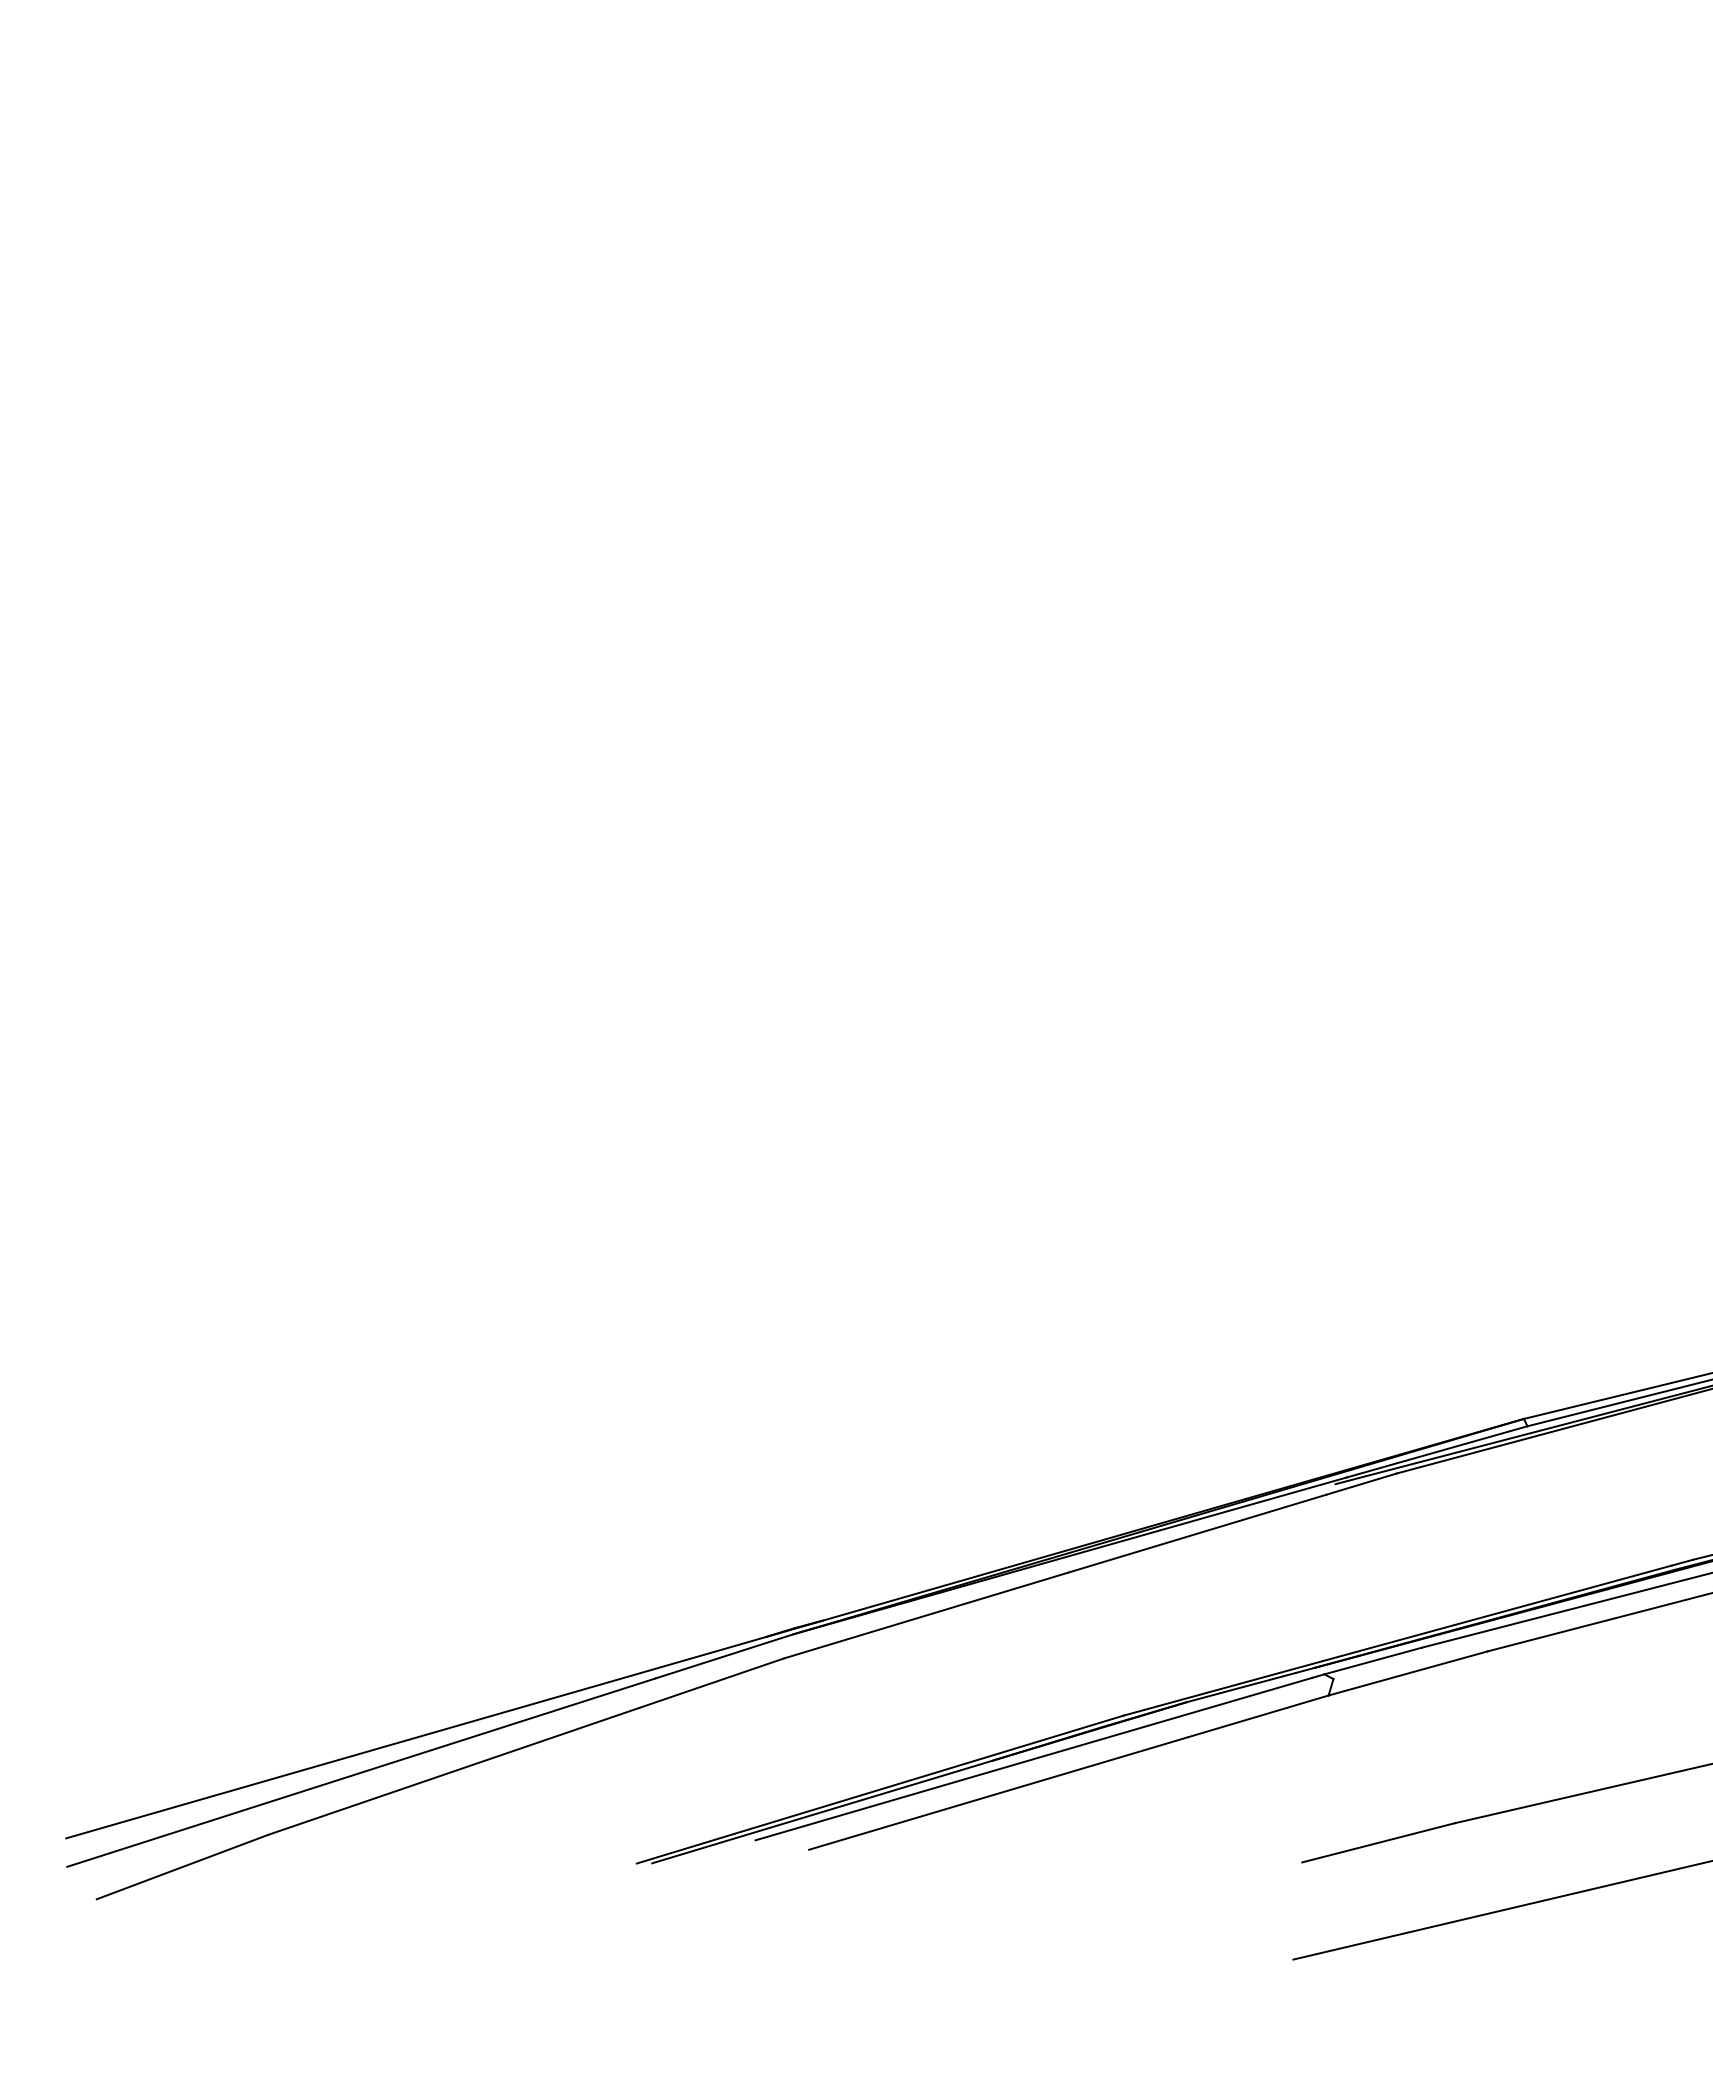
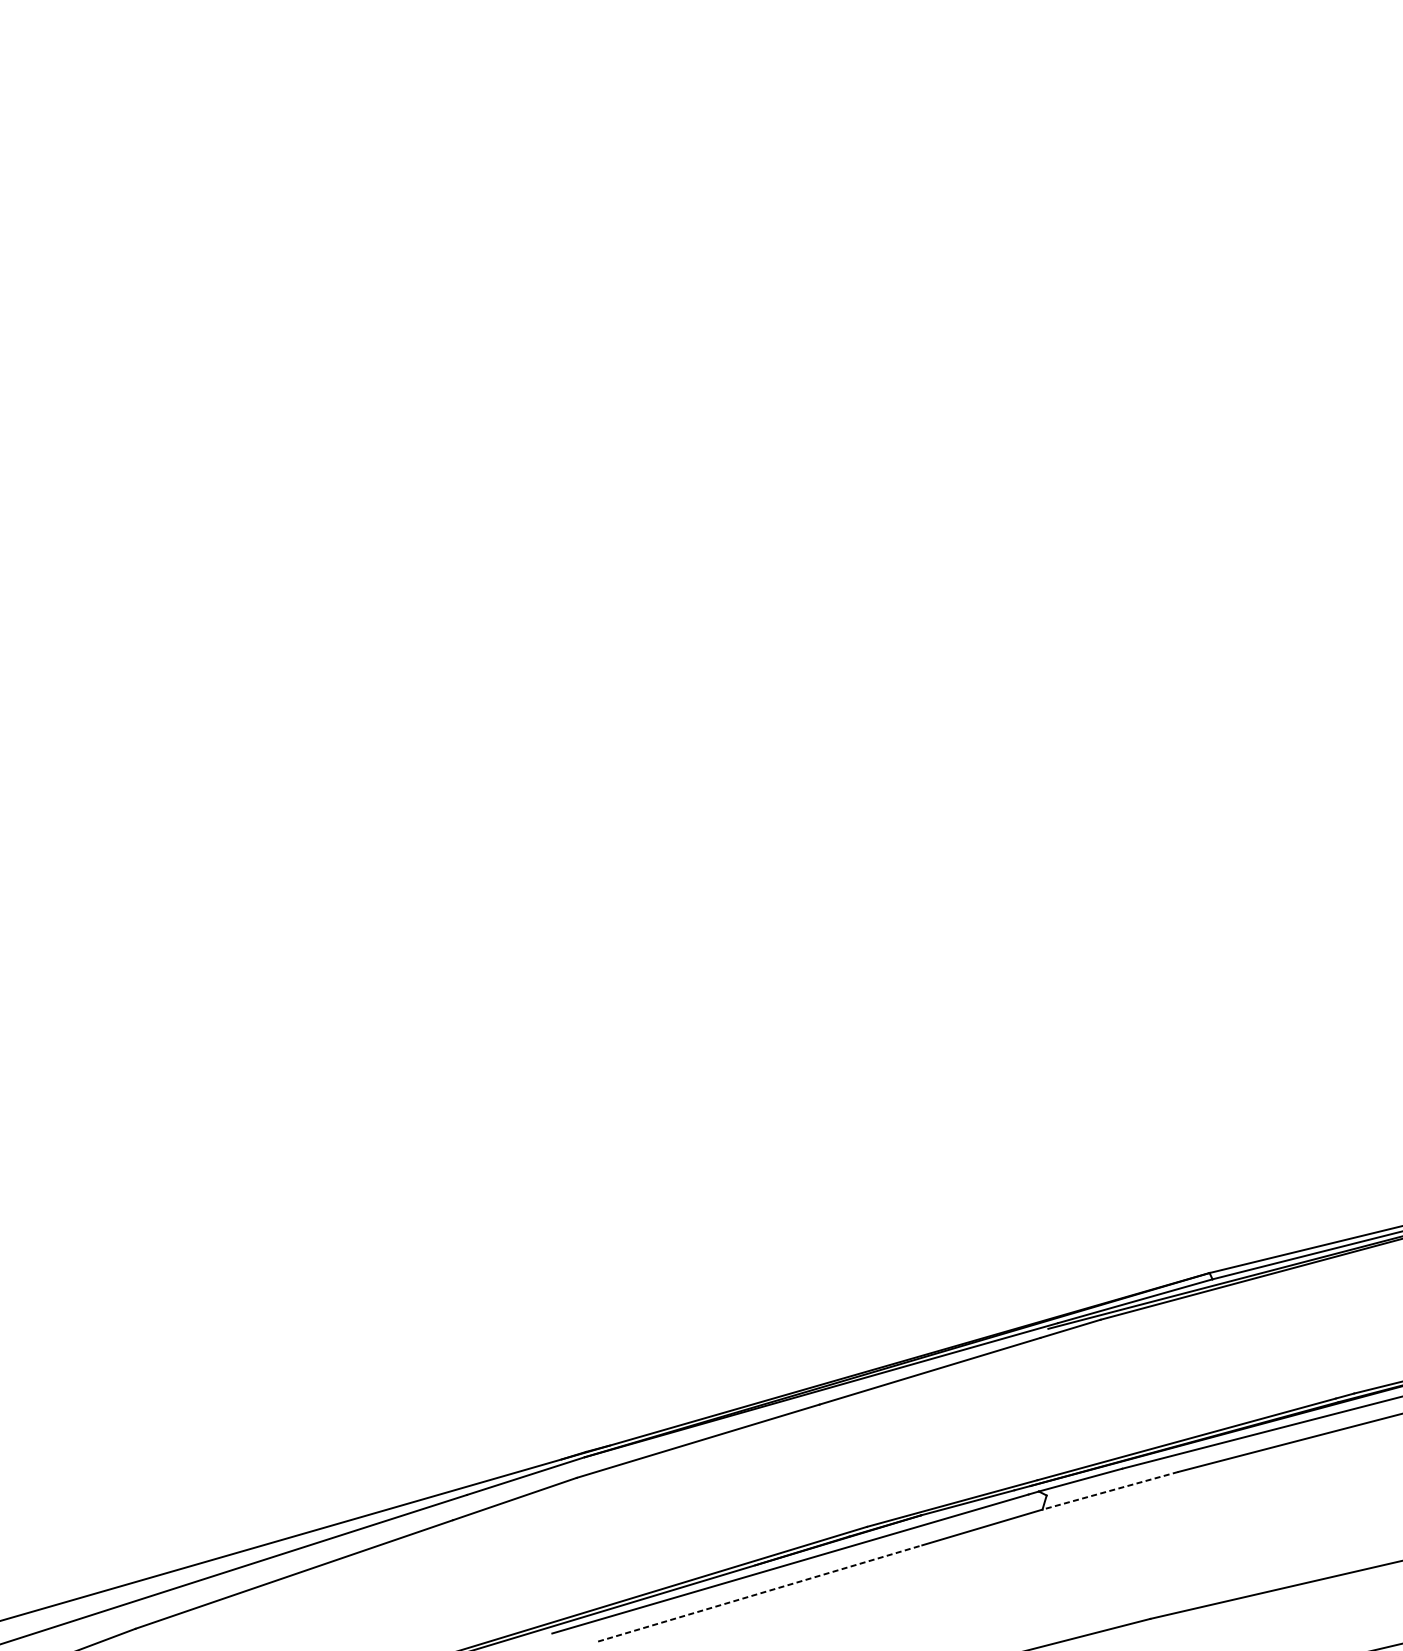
line: (1408, 1673) -> (1110, 1490), solid -> dashed
line: (998, 1793) -> (760, 1593), solid -> dashed

